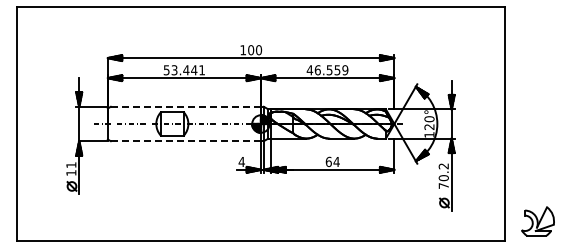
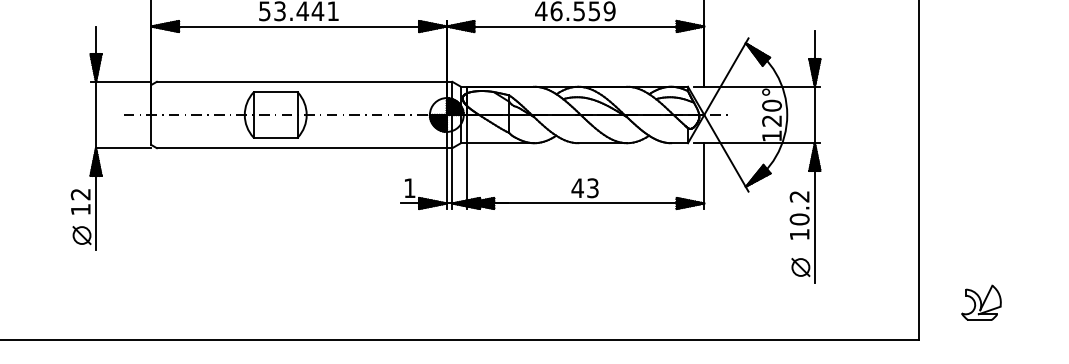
line: (185, 106) -> (301, 81), dashed -> solid
line: (186, 141) -> (303, 148), dashed -> solid
text: (241, 161) -> (409, 187), 4 -> 1
text: (332, 161) -> (584, 187), 64 -> 43
text: (71, 165) -> (81, 195), 11 -> 12
text: (443, 185) -> (799, 233), 70.2 -> 10.2
part: (537, 220) -> (980, 301), size x0.62

